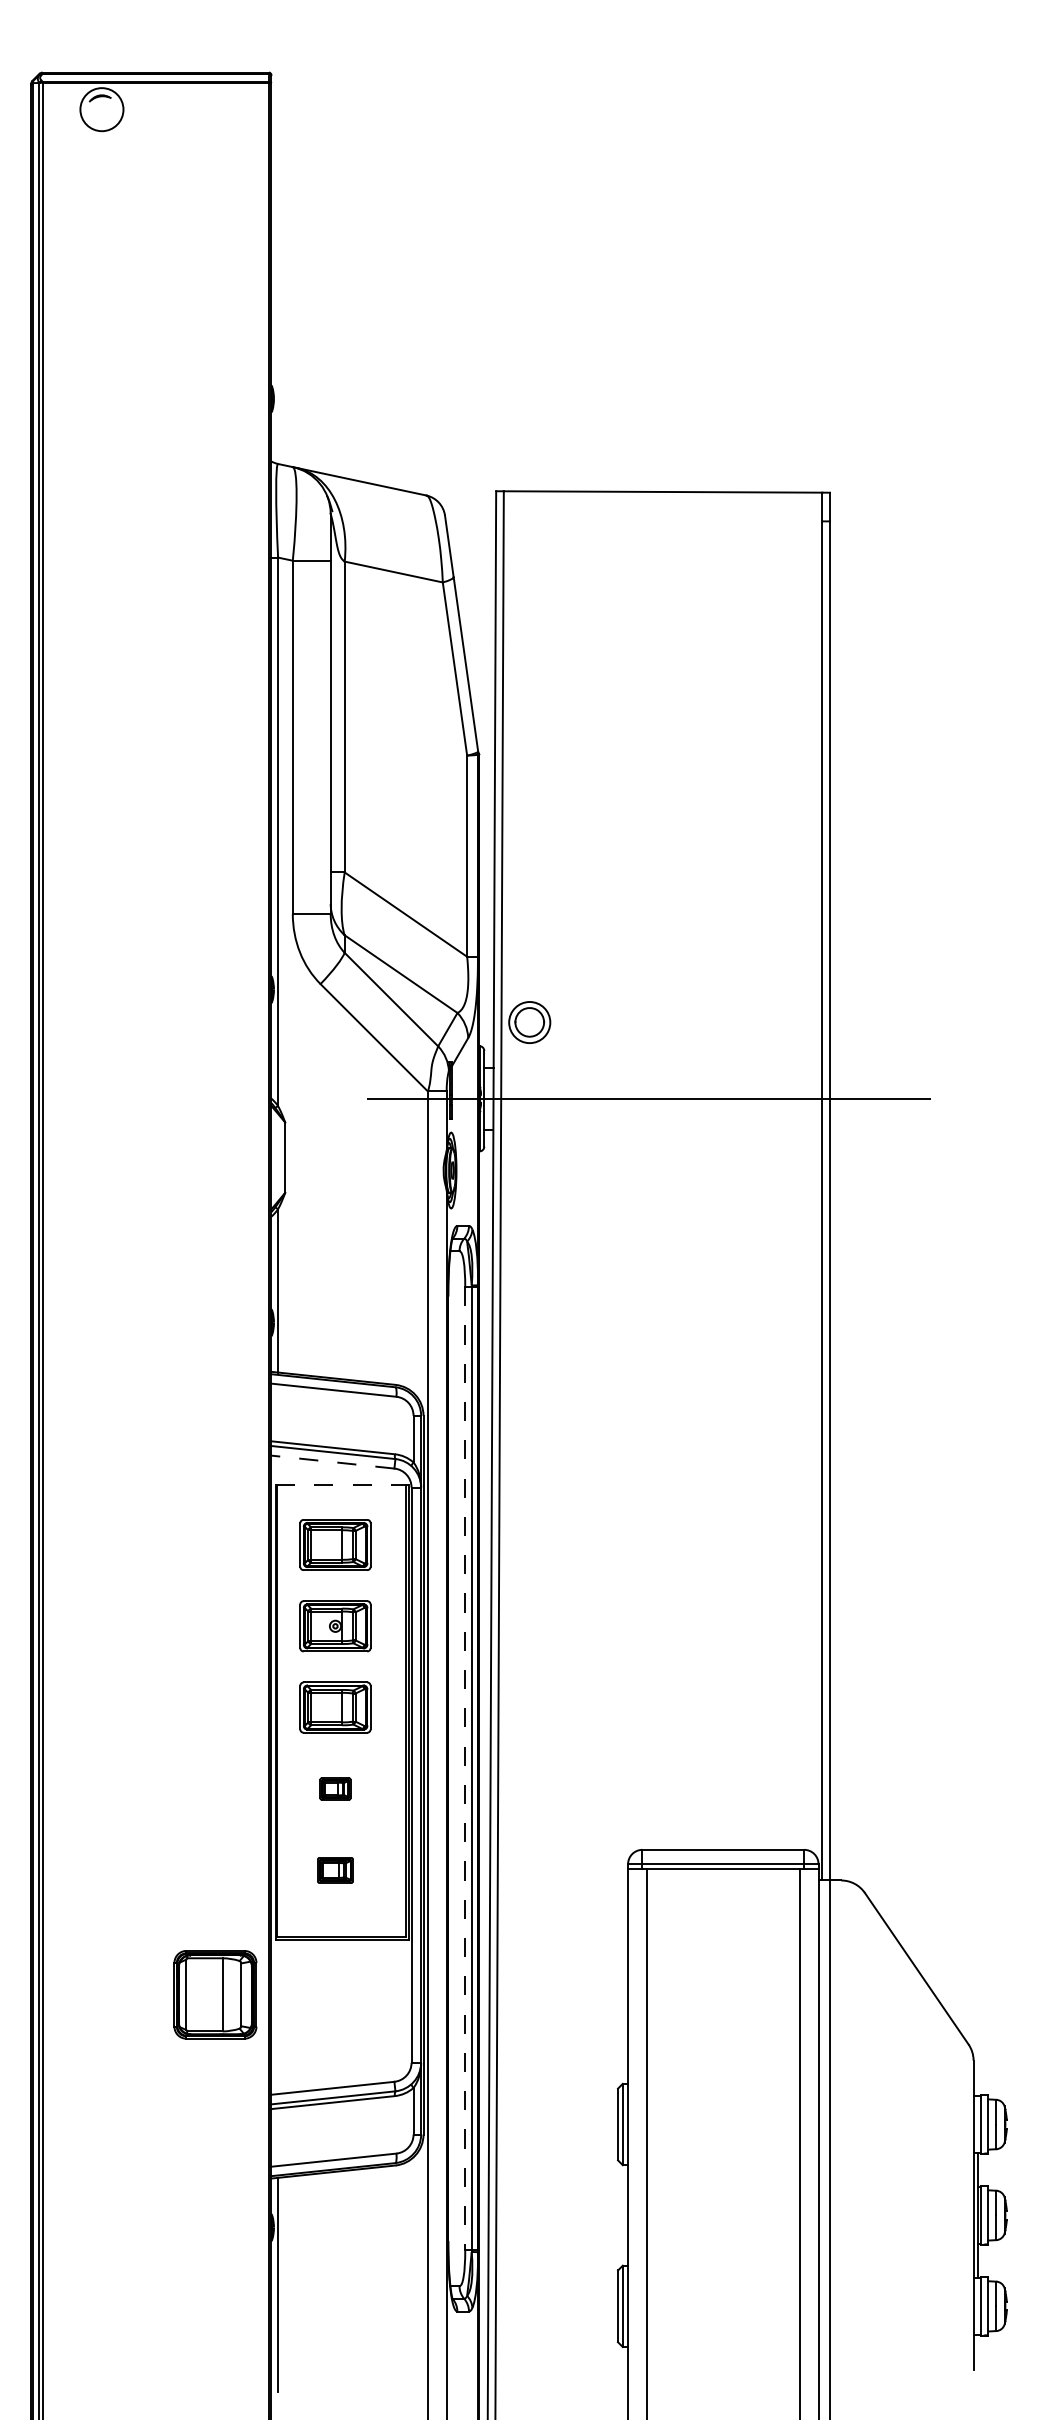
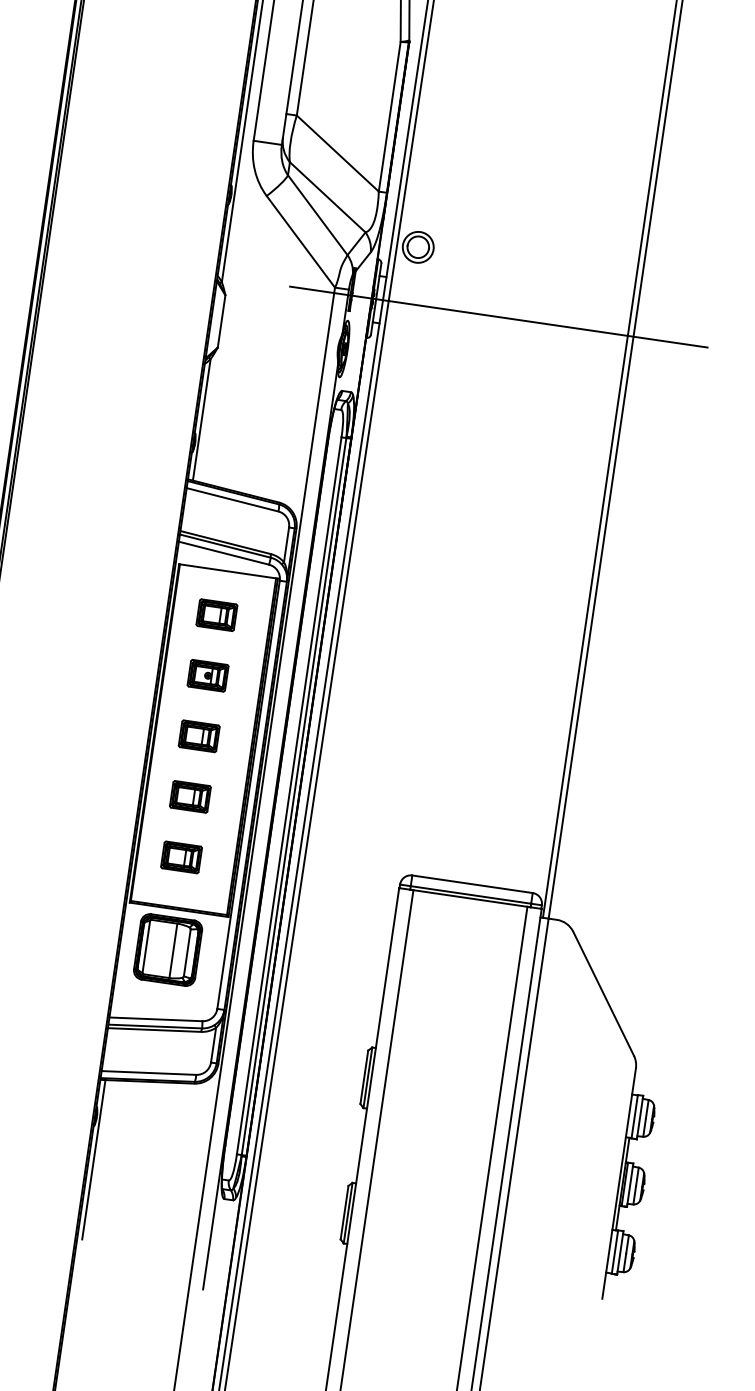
line: (332, 1462) -> (223, 553), dashed -> solid
line: (342, 1485) -> (228, 571), dashed -> solid
part: (335, 1544) -> (216, 614), size x0.71
part: (335, 1626) -> (208, 675), size x0.71
part: (335, 1707) -> (199, 736), size x0.71
line: (465, 1768) -> (289, 795), dashed -> solid
part: (335, 1788) -> (190, 796), size x1.67
part: (335, 1870) -> (181, 857), size x1.43
part: (215, 1994) -> (168, 949), moved

